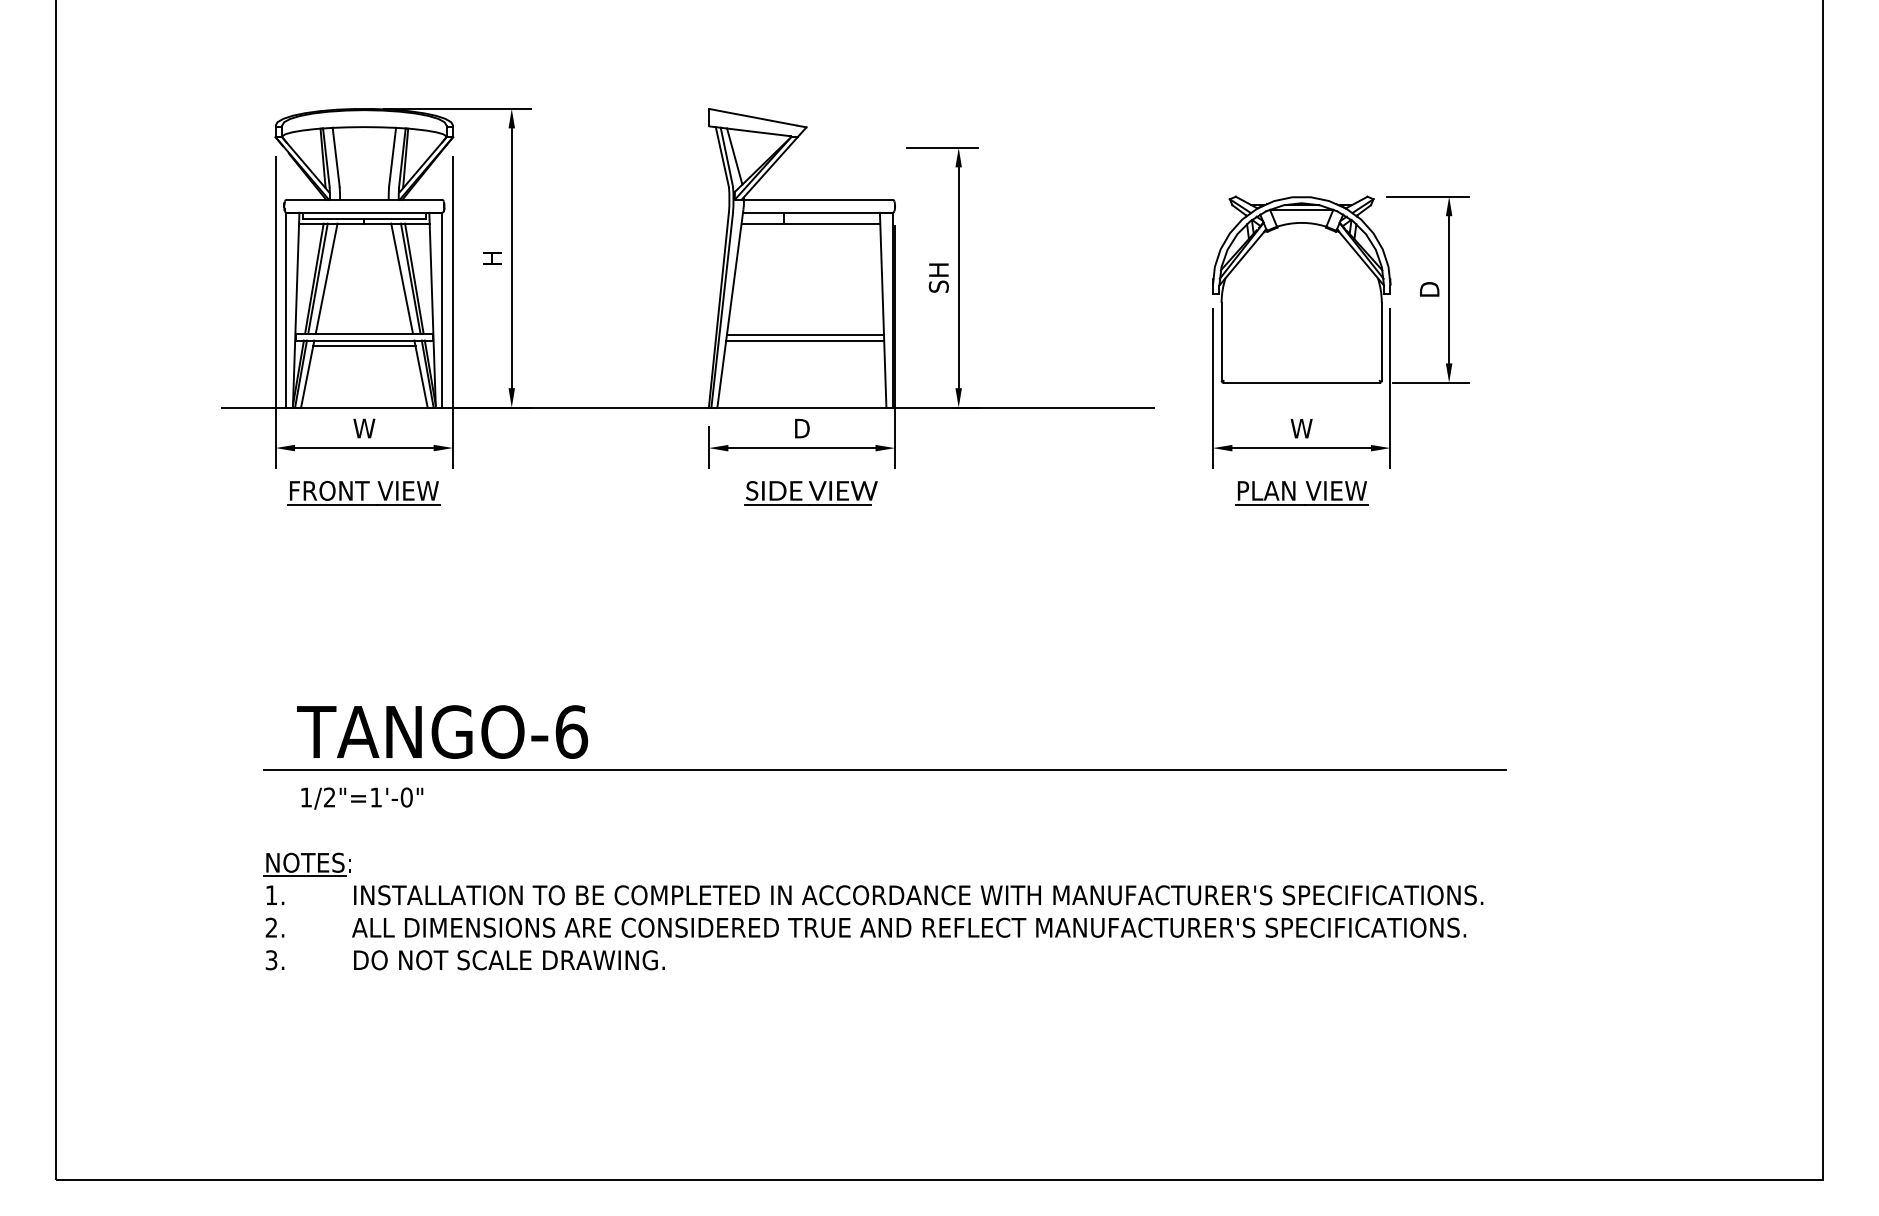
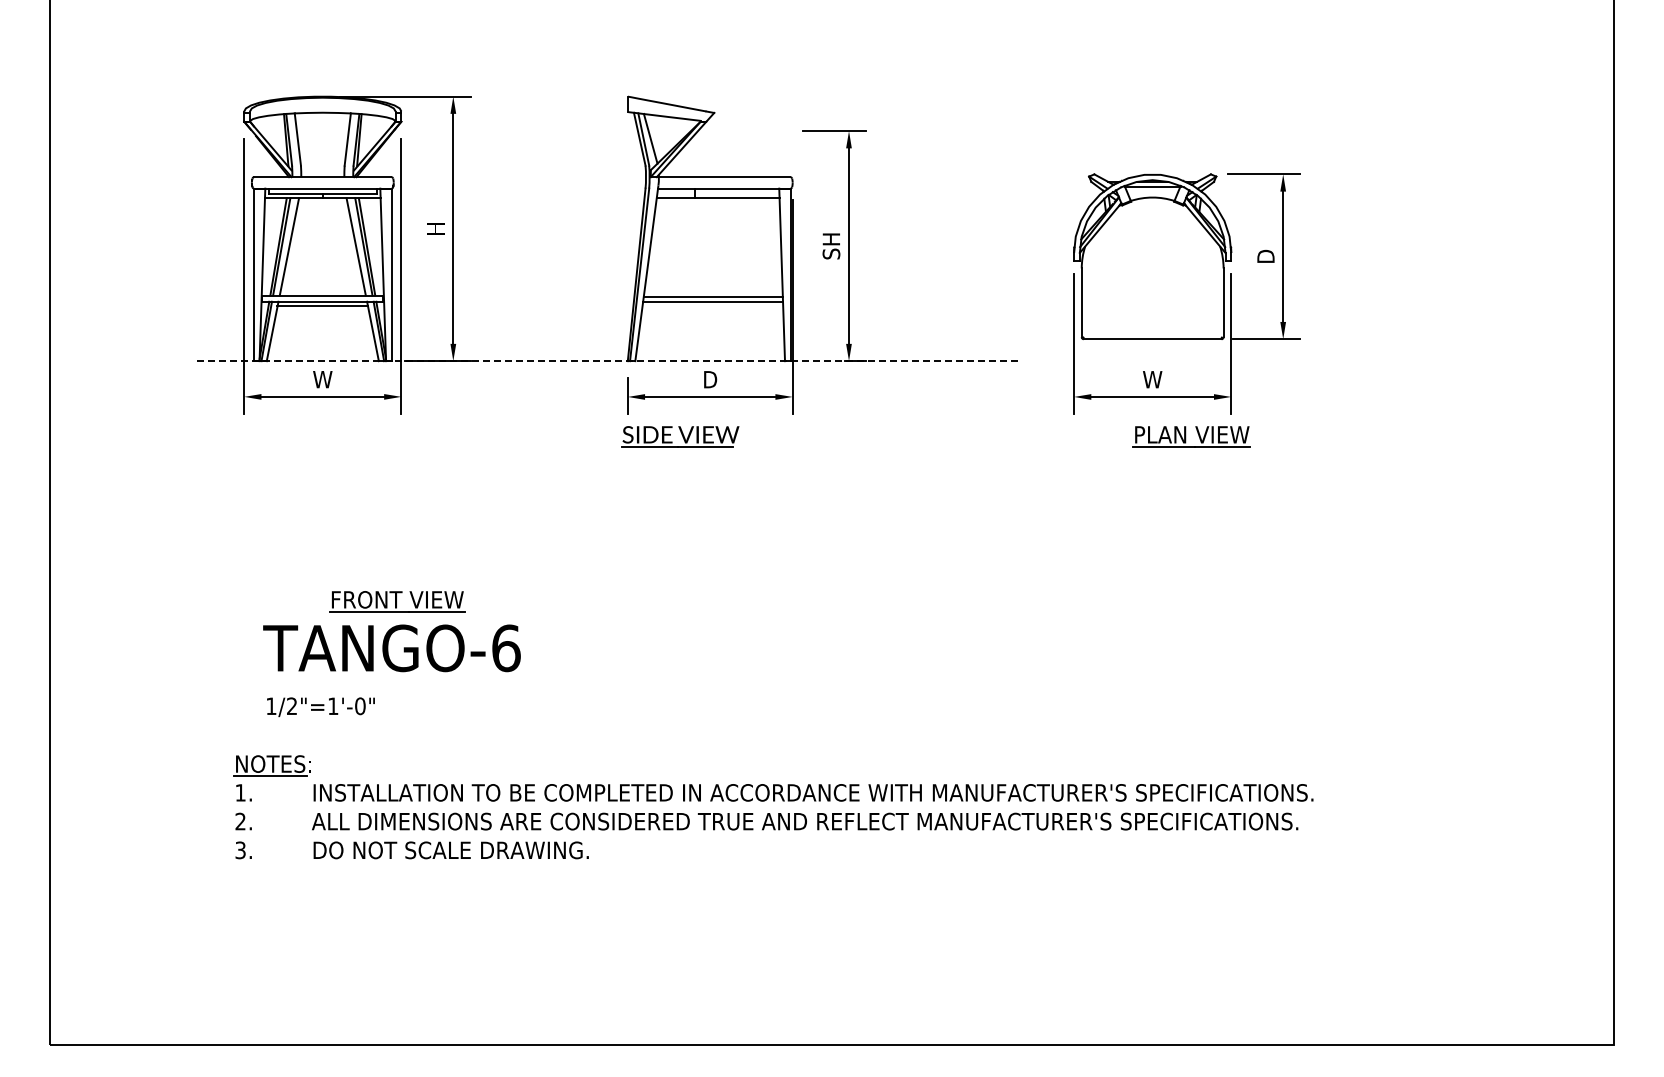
line: (688, 408) -> (609, 361), solid -> dashed
part: (364, 492) -> (397, 601), moved
part: (811, 492) -> (680, 436), moved
part: (1301, 492) -> (1191, 436), moved
line: (884, 769) -> (783, 681), removed

